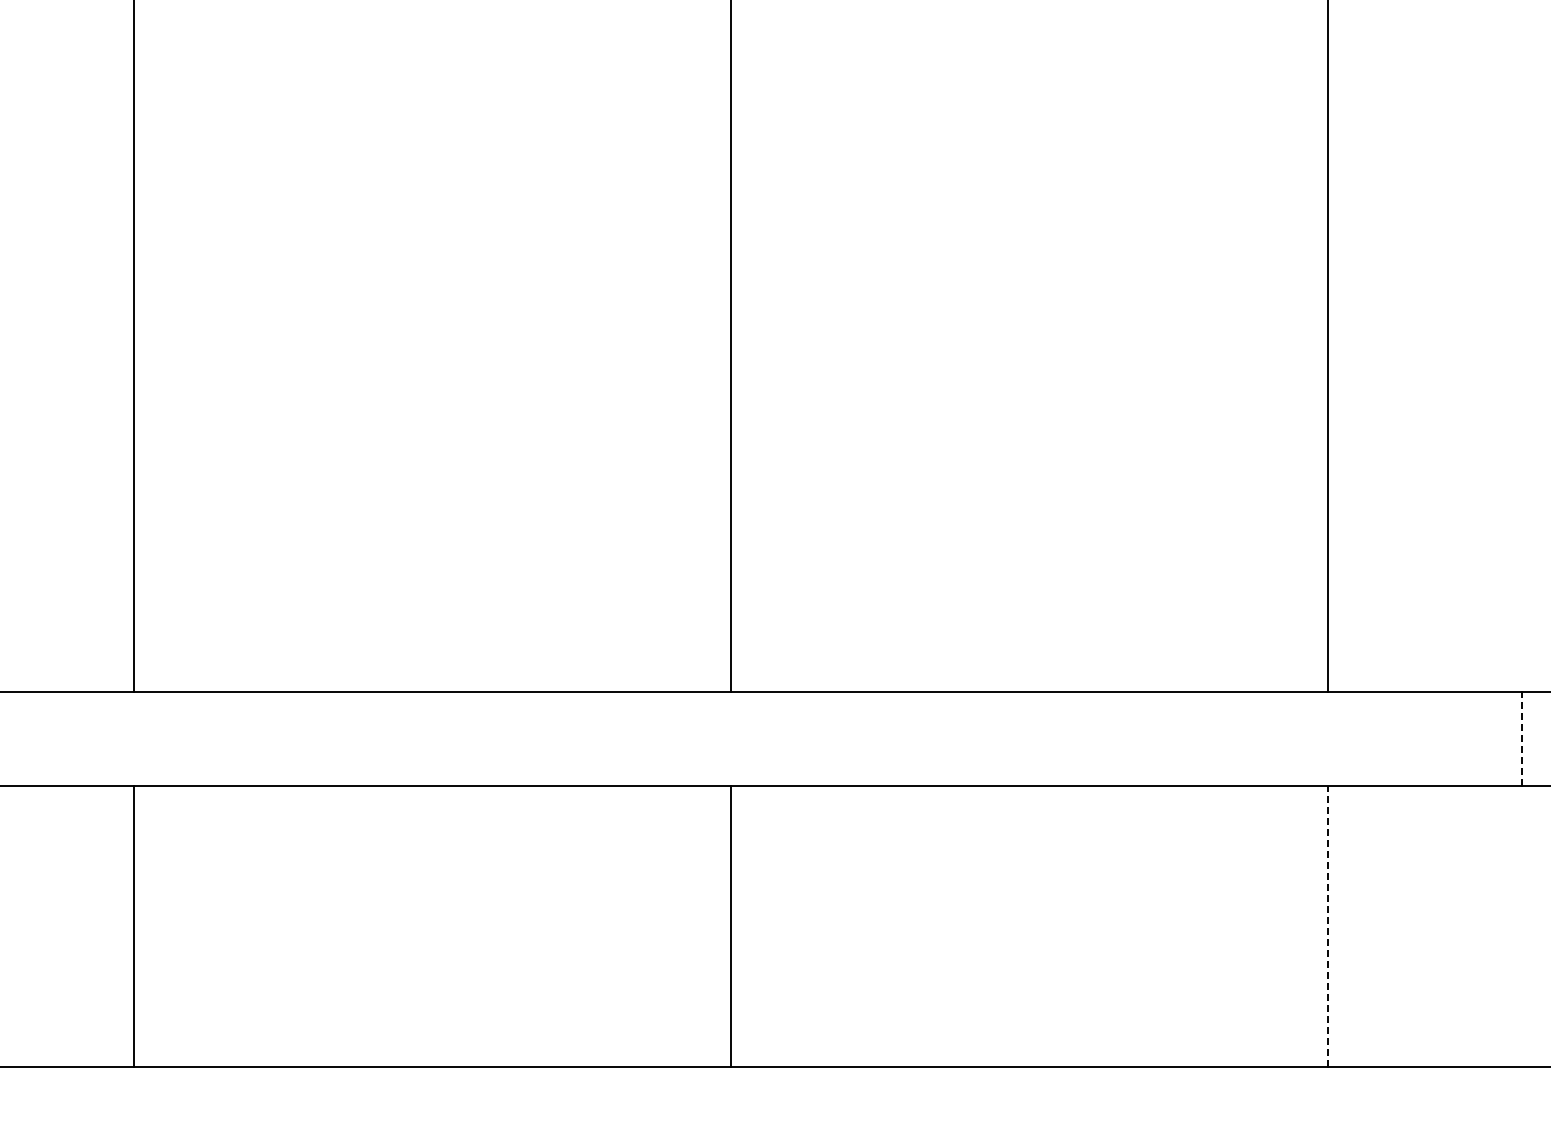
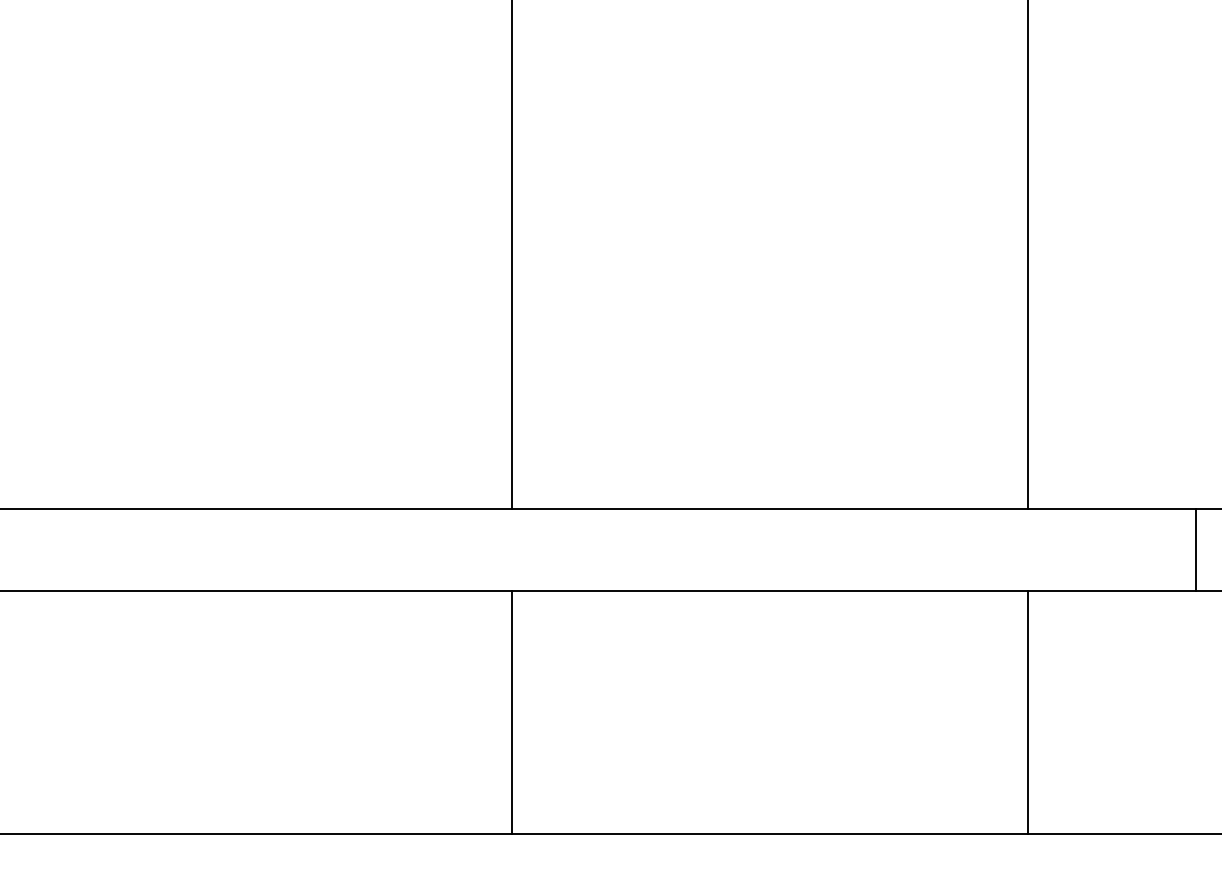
line: (1522, 738) -> (1195, 550), dashed -> solid
line: (1328, 926) -> (1028, 712), dashed -> solid

